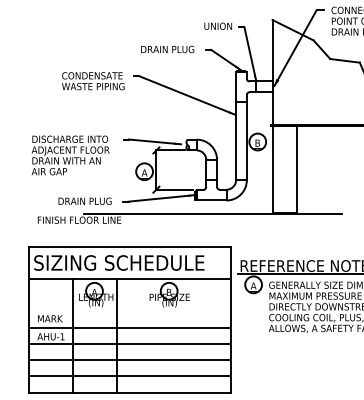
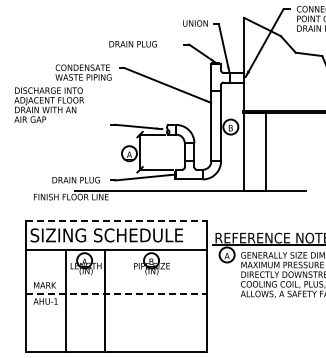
text: (166, 49) -> (132, 44), moved
text: (69, 154) -> (48, 104), moved
line: (131, 247) -> (117, 221), solid -> dashed
line: (131, 327) -> (117, 293), solid -> dashed
line: (130, 344) -> (116, 308), removed
line: (130, 360) -> (116, 322), removed
line: (130, 377) -> (116, 337), removed

